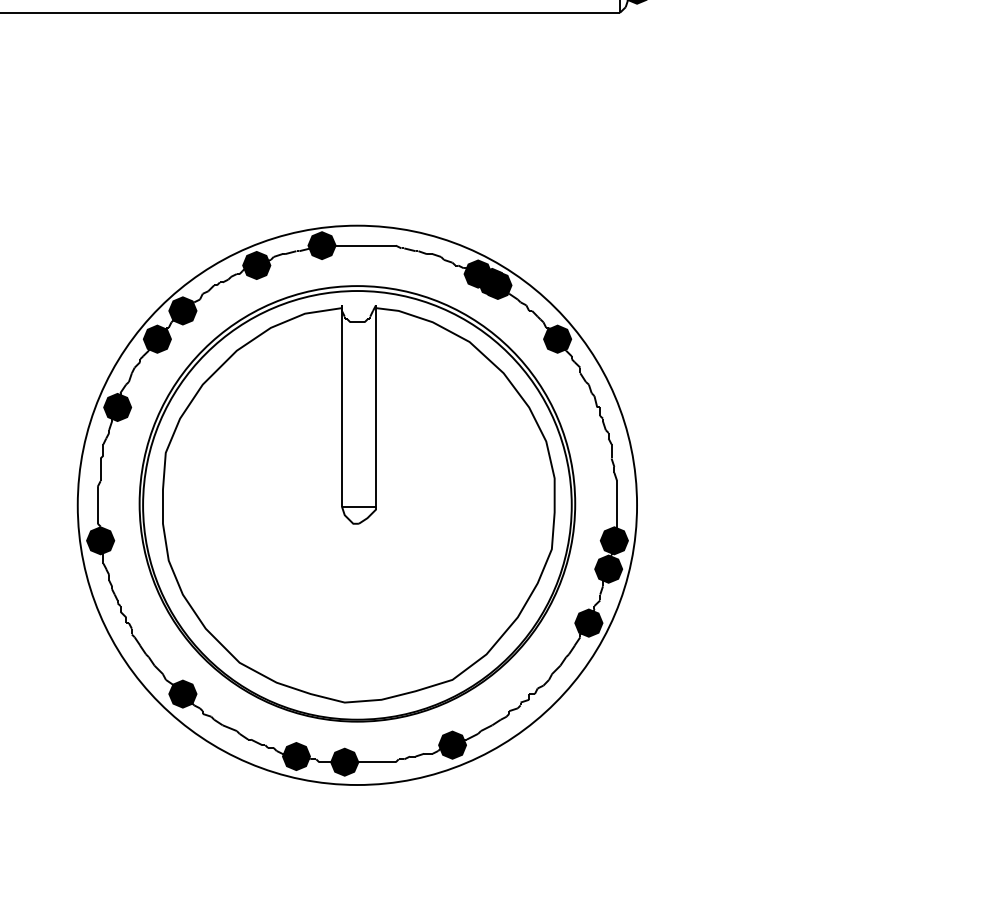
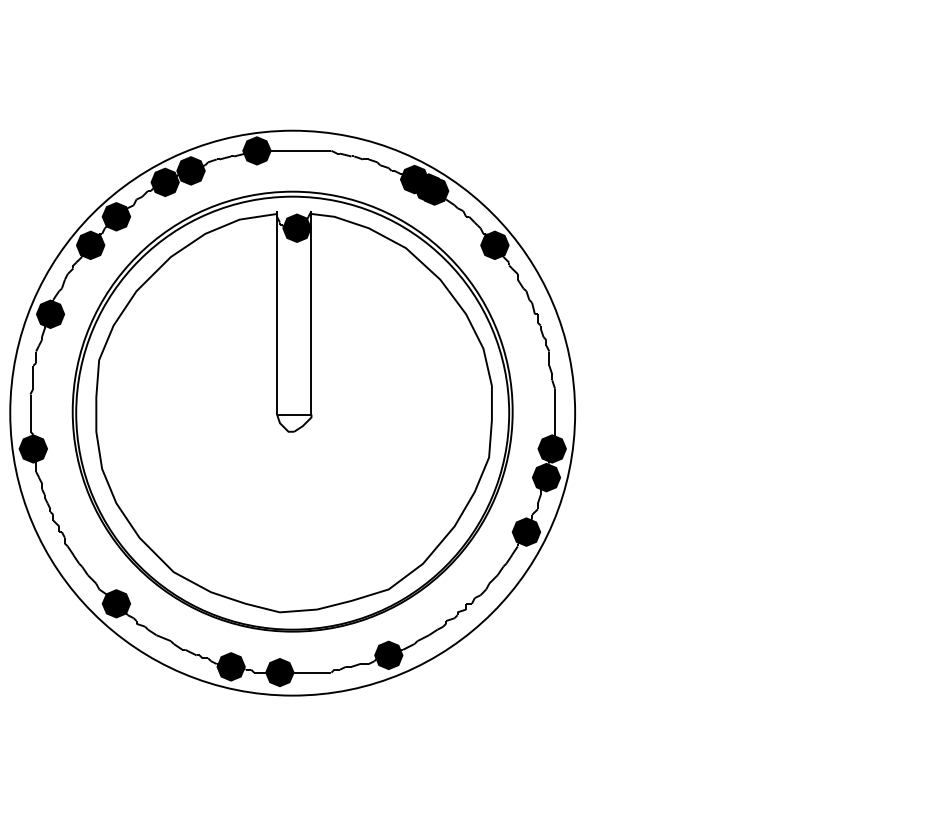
fill: (230, 276) -> (164, 182), added
fill: (361, 321) -> (296, 227), added

